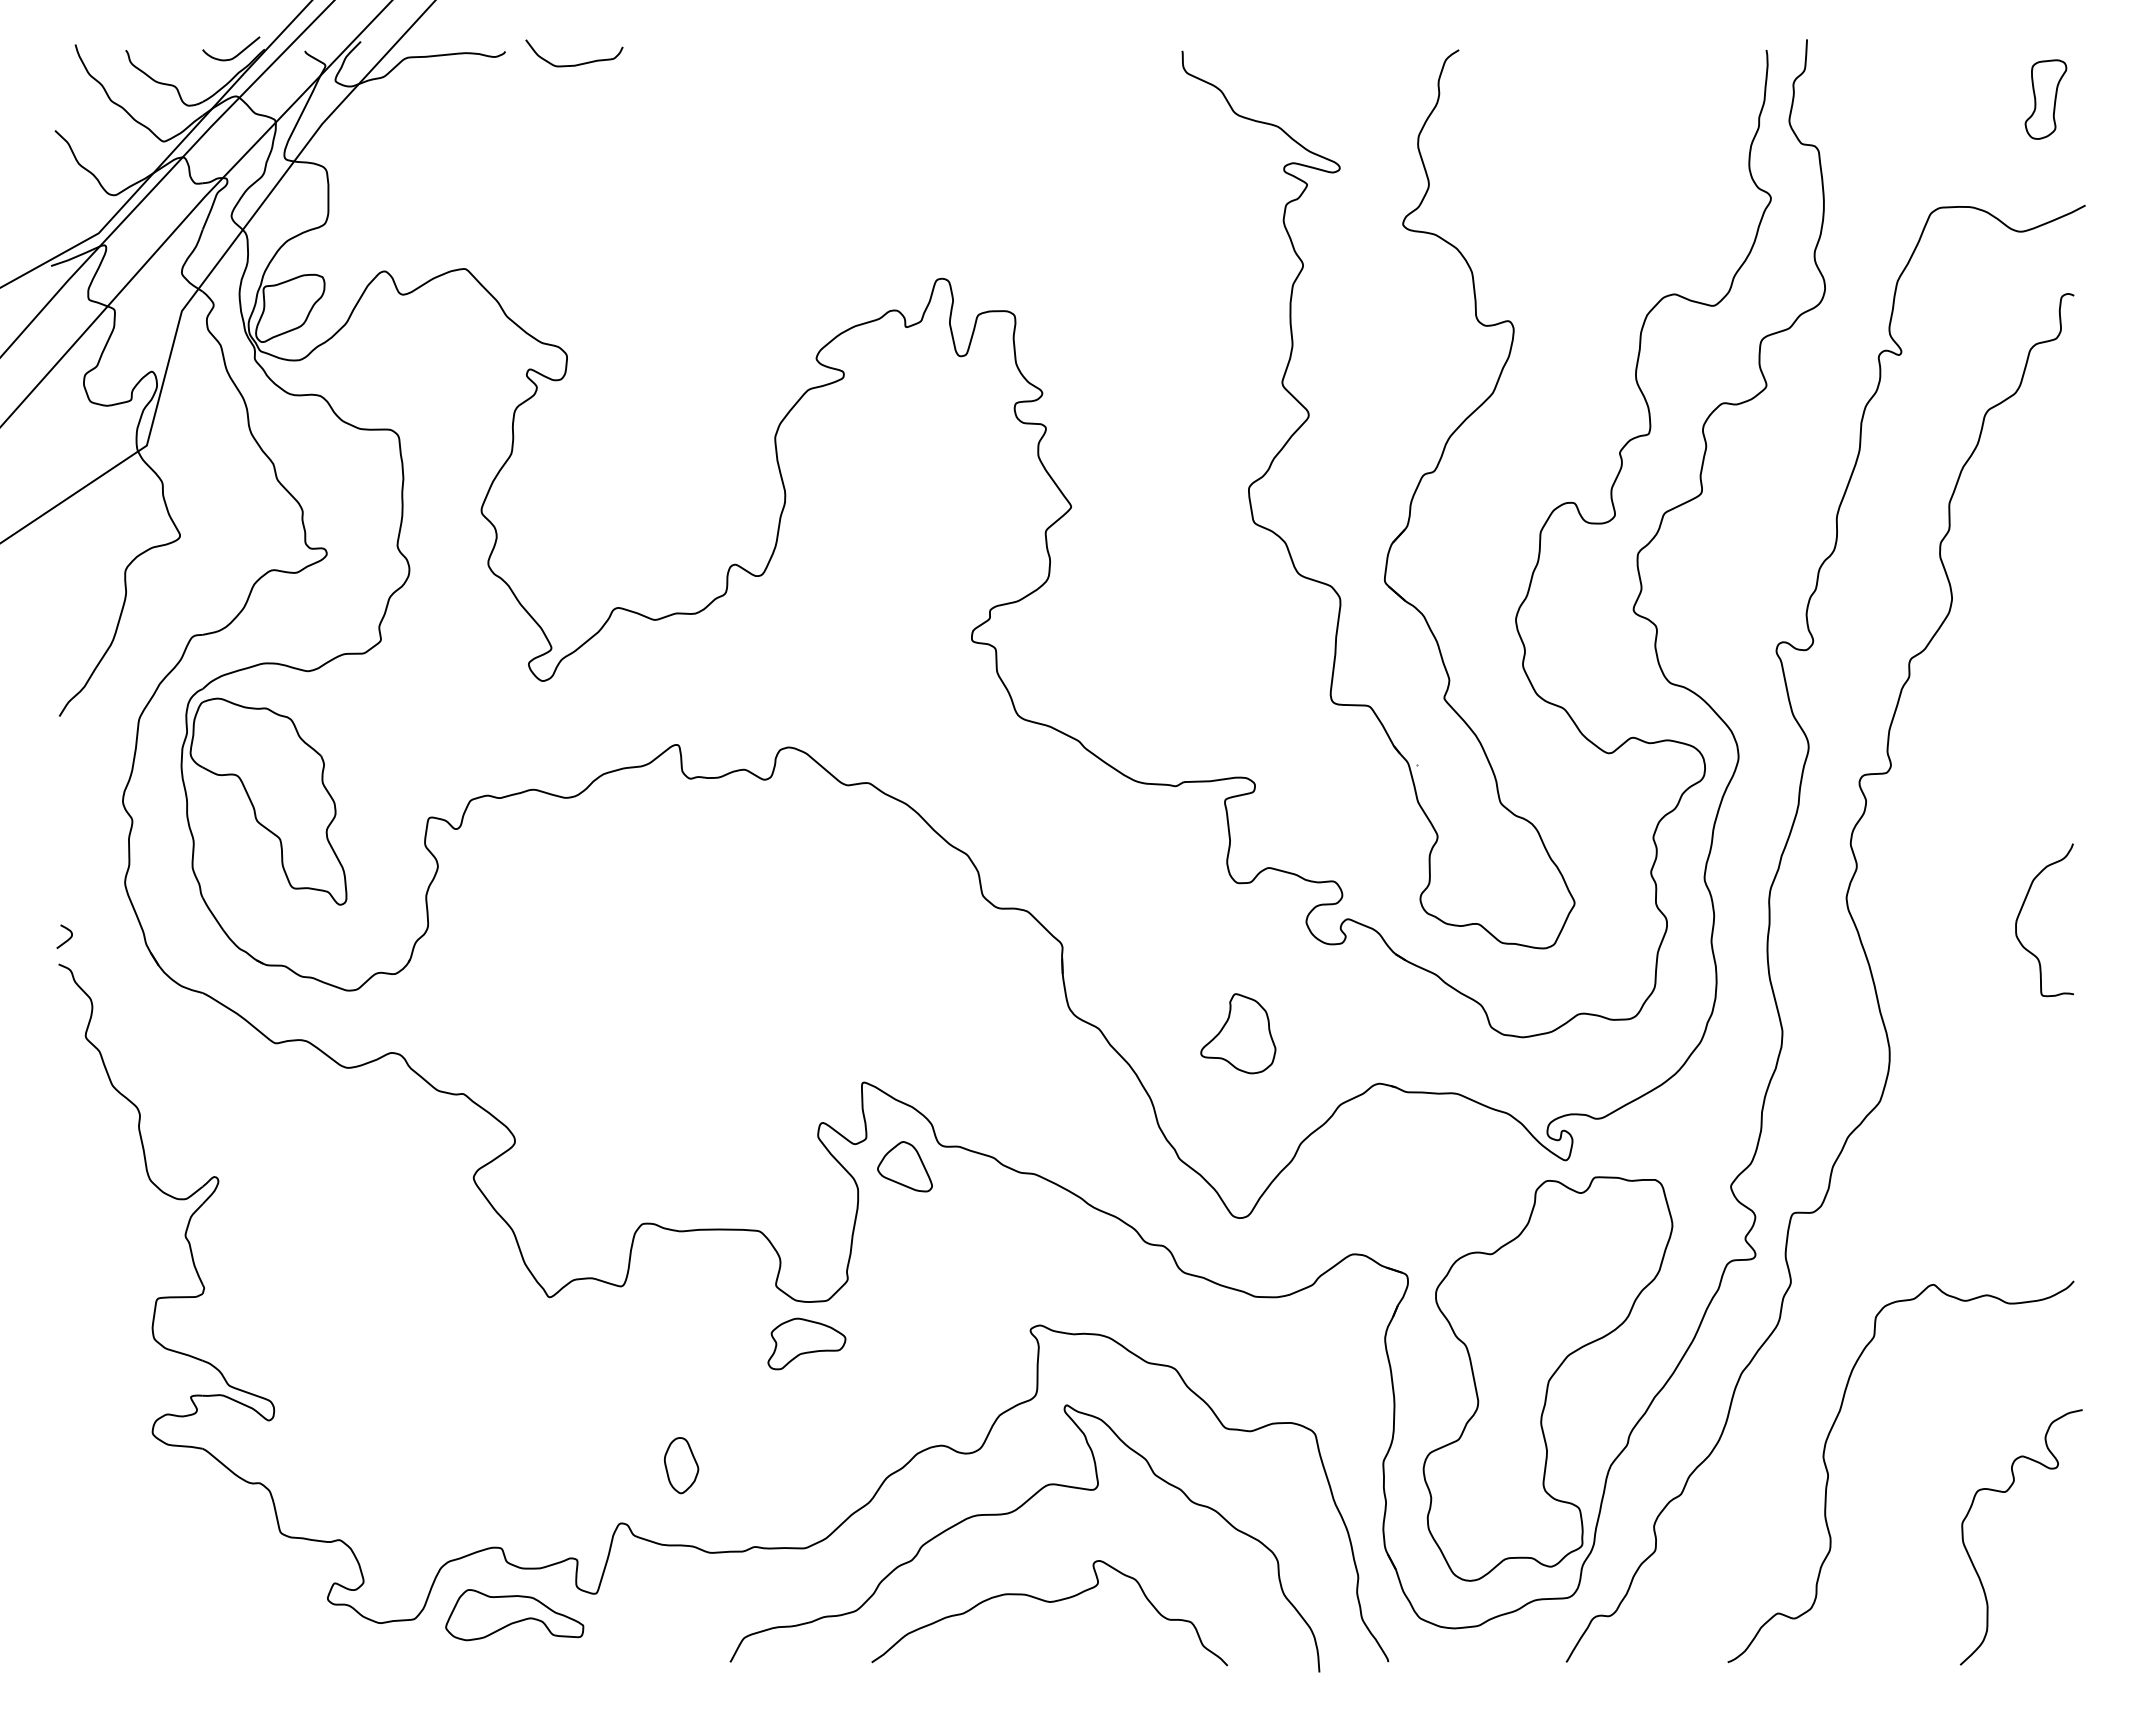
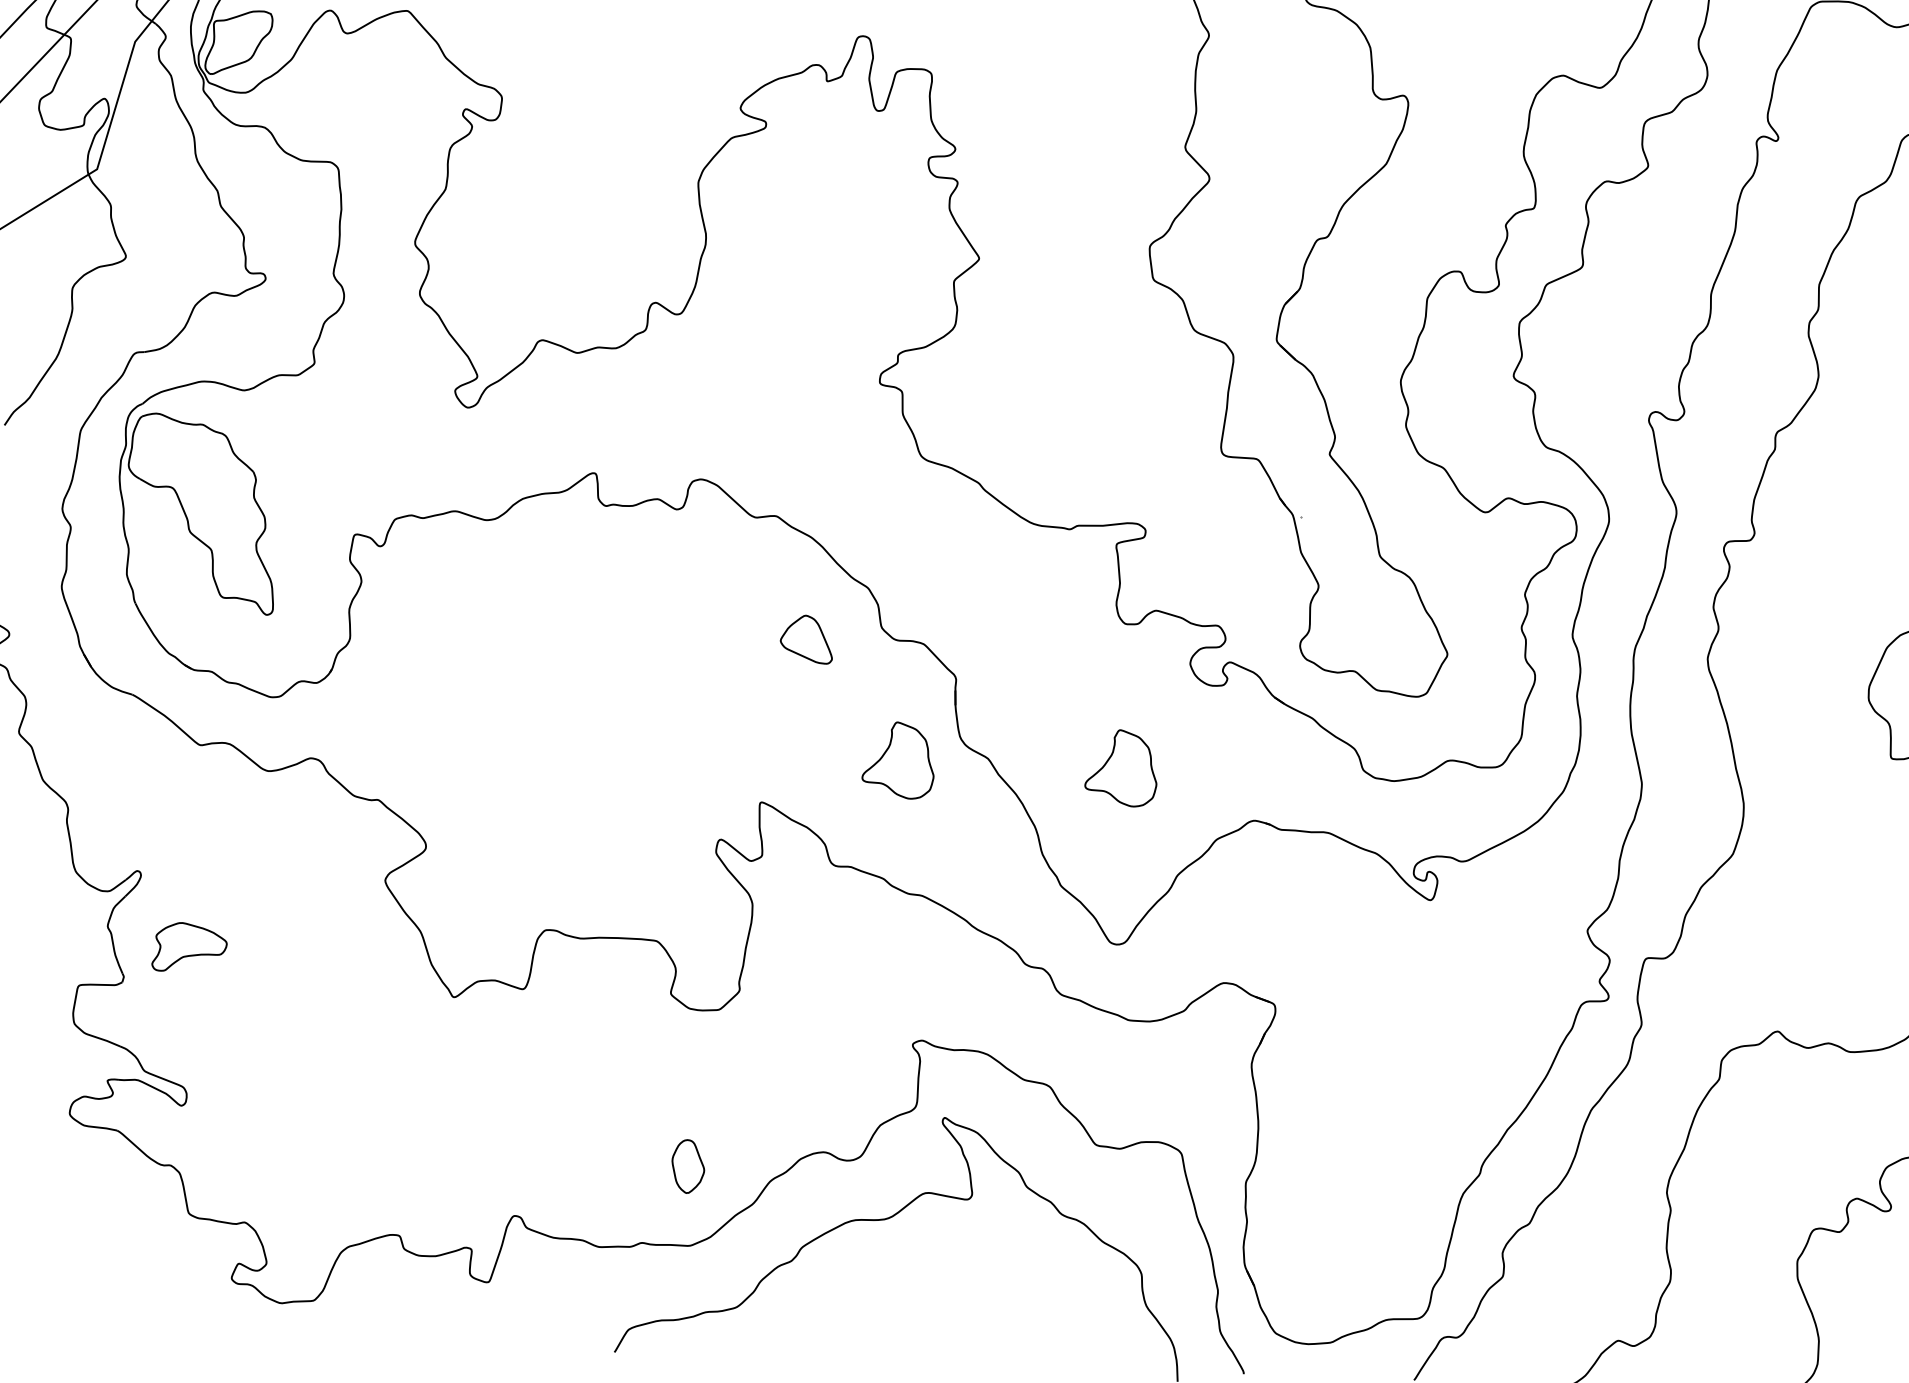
part: (1005, 1033) -> (898, 760), added
part: (904, 1166) -> (806, 639), moved
part: (806, 1343) -> (189, 947), moved
part: (1547, 1378) -> (1405, 1108), removed
part: (681, 1465) -> (688, 1166), moved
curve: (1049, 1602) -> (921, 1305), removed
part: (514, 1615) -> (409, 1300), removed

